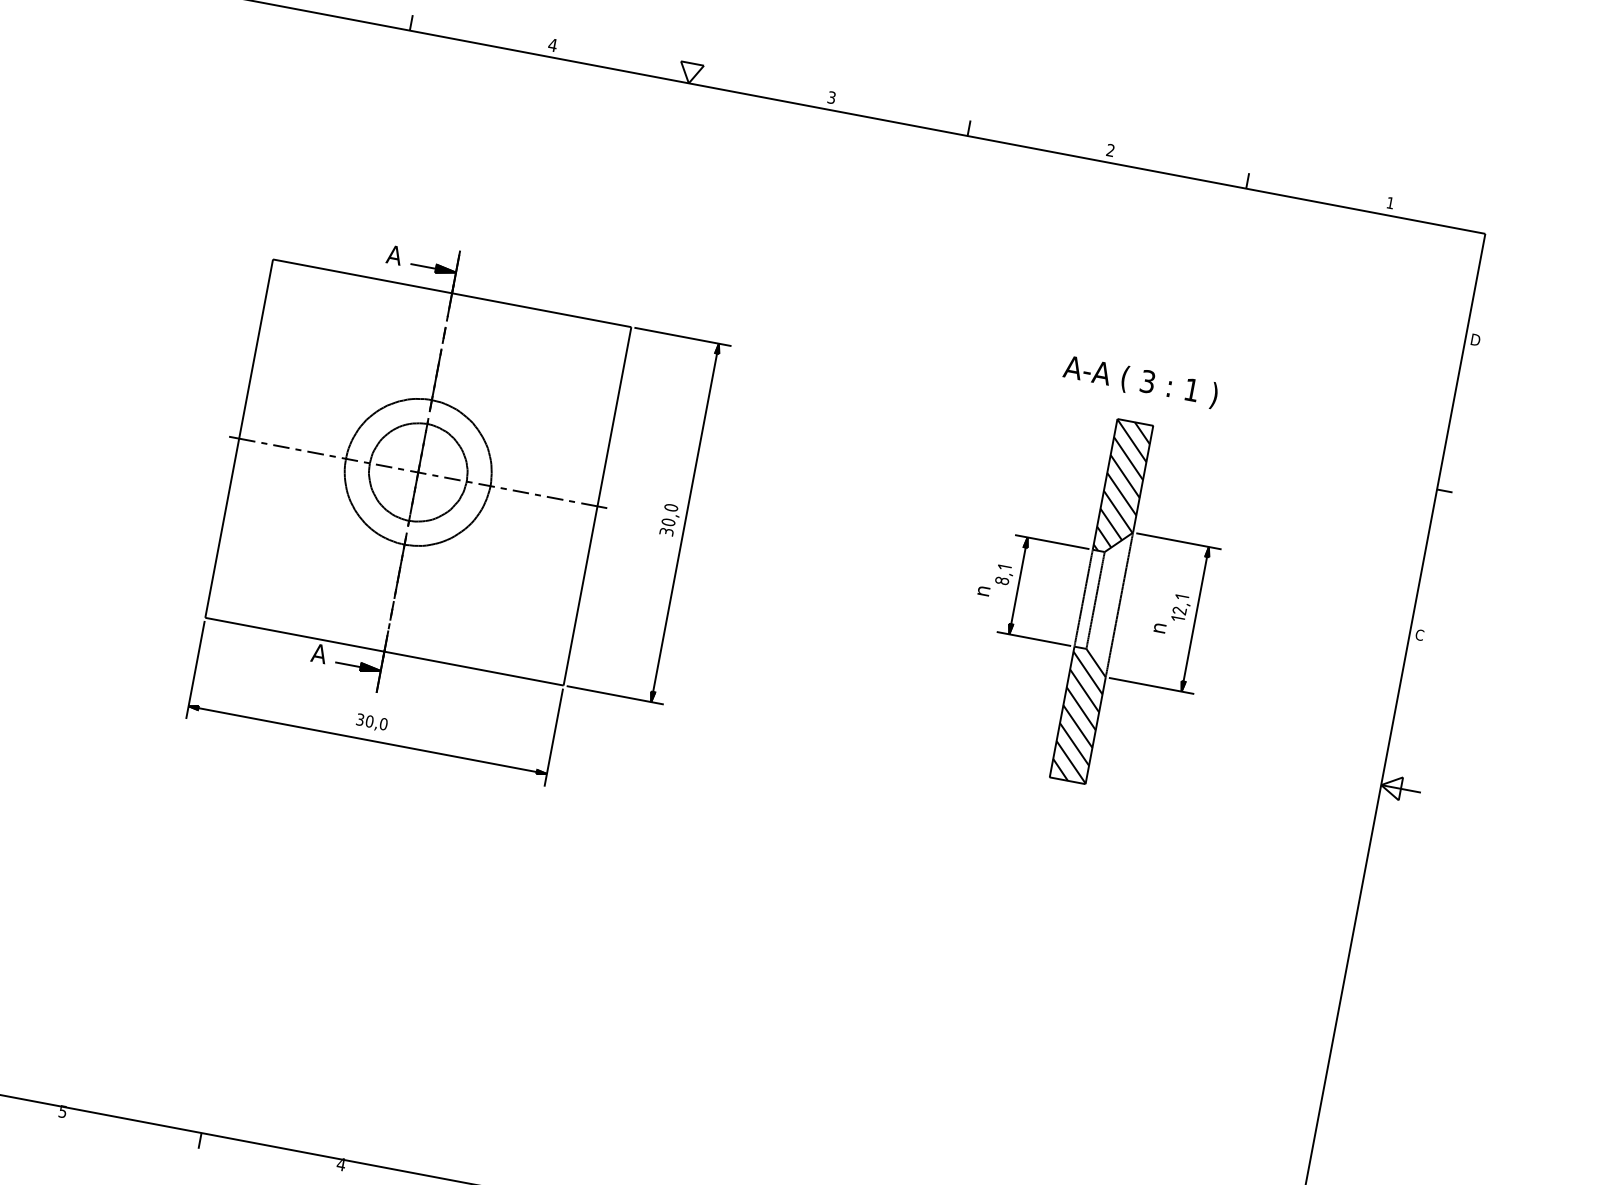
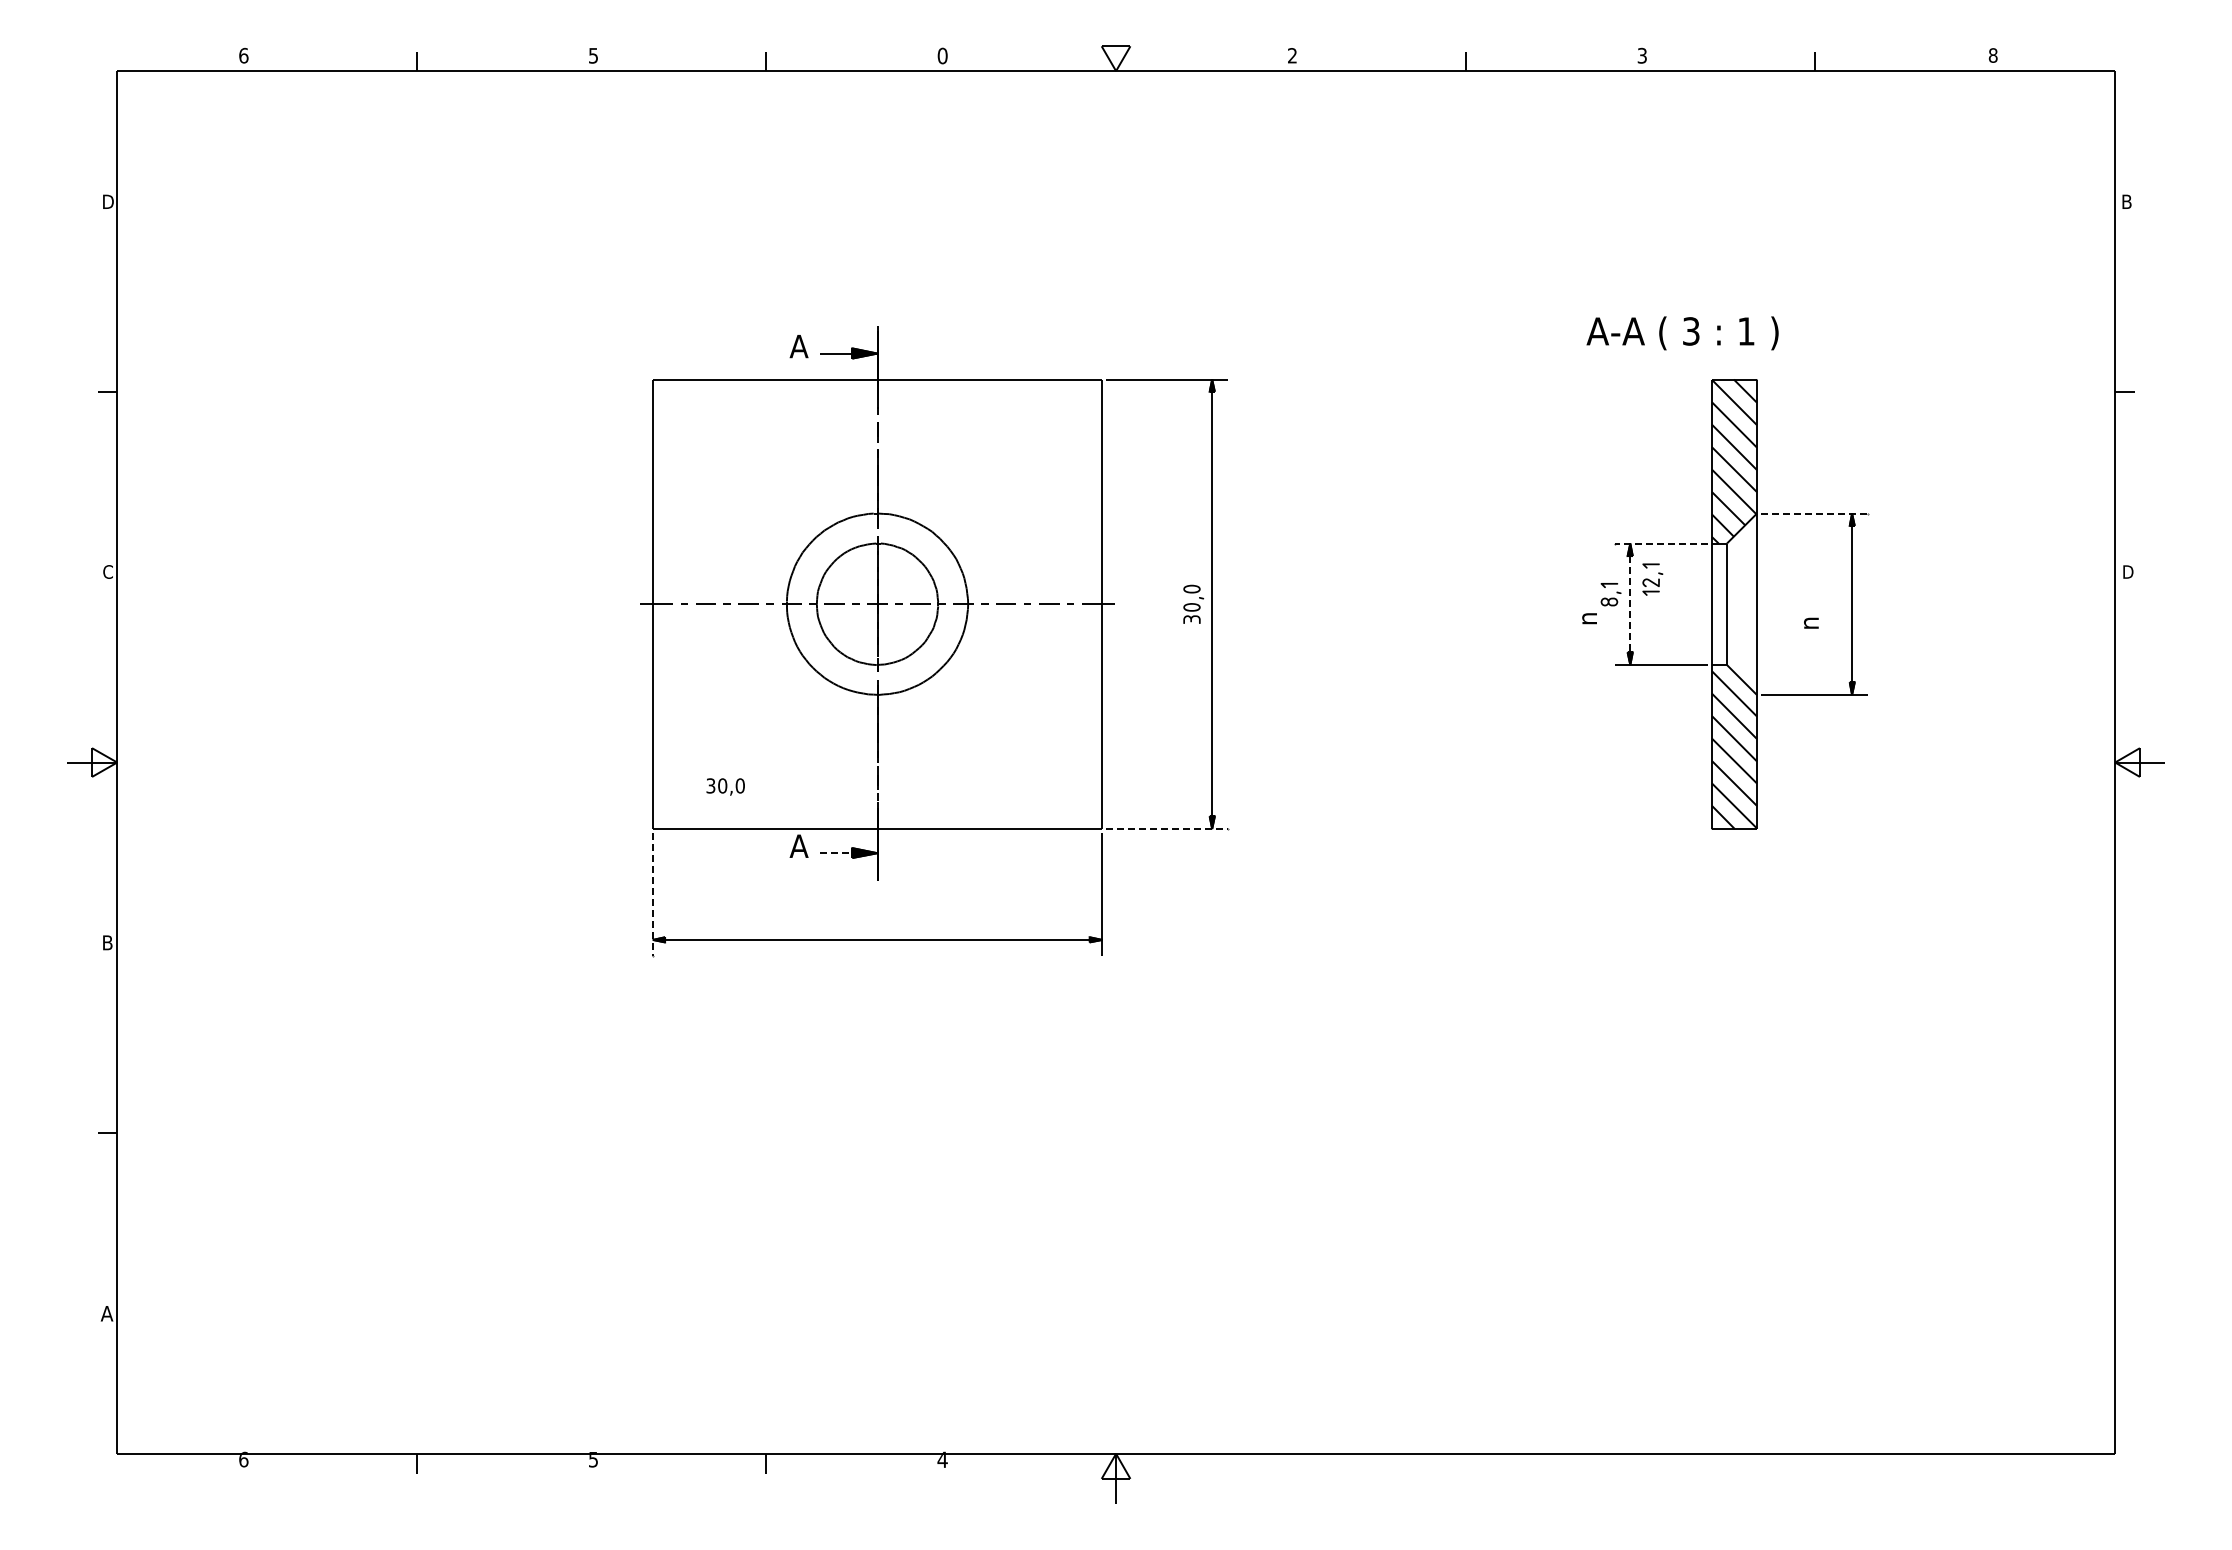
text: (552, 44) -> (942, 55), 4 -> 0
text: (831, 97) -> (1292, 55), 3 -> 2
text: (1110, 150) -> (1641, 55), 2 -> 3
text: (1389, 202) -> (1992, 55), 1 -> 8
text: (1476, 339) -> (2128, 201), D -> B
text: (1140, 382) -> (1682, 333), moved
line: (1051, 541) -> (1660, 543), solid -> dashed
line: (1179, 541) -> (1815, 513), solid -> dashed
line: (1018, 586) -> (1630, 604), solid -> dashed
part: (1181, 608) -> (1652, 579), moved
text: (1419, 634) -> (2127, 571), C -> D
line: (348, 665) -> (836, 853), solid -> dashed
line: (195, 669) -> (652, 894), solid -> dashed
line: (616, 695) -> (1168, 829), solid -> dashed
text: (371, 722) -> (725, 786), moved

